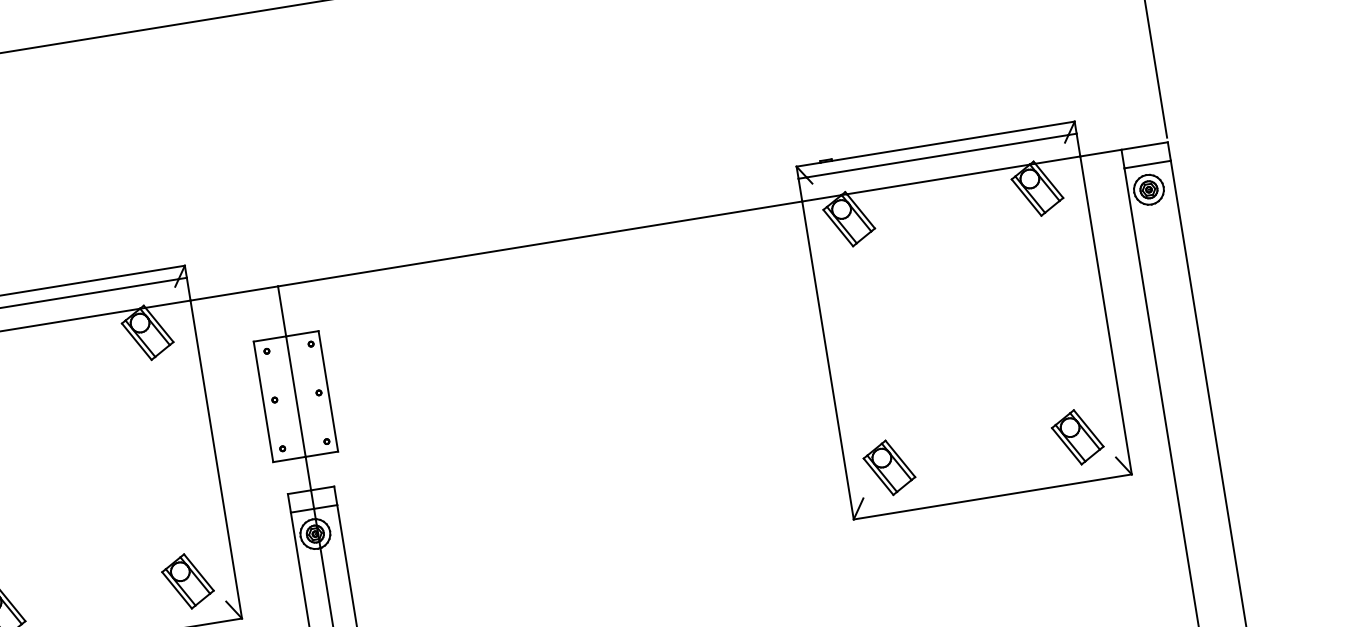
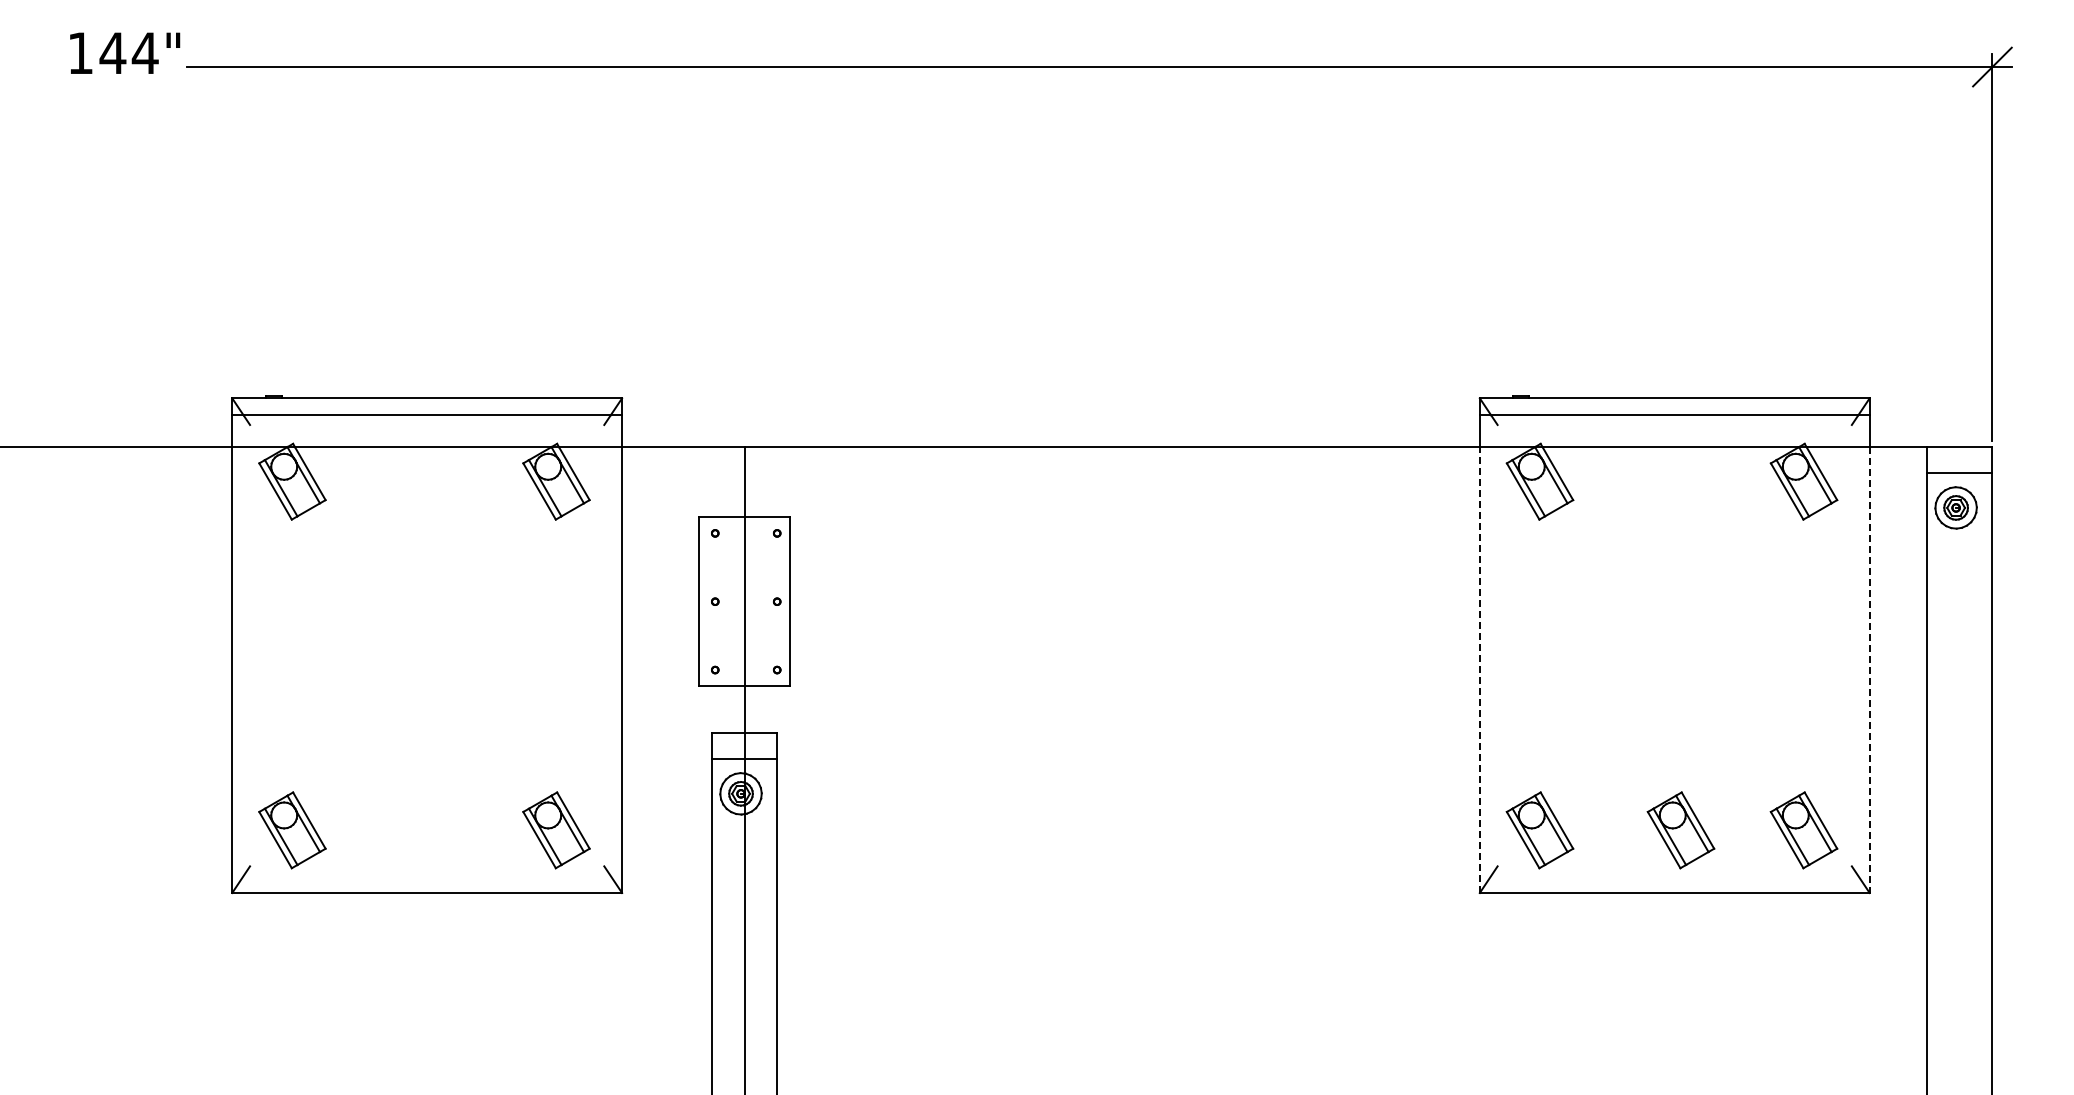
line: (1105, 315) -> (1869, 670), solid -> dashed
line: (827, 360) -> (1479, 670), solid -> dashed
part: (989, 451) -> (1680, 830), added

